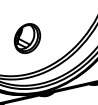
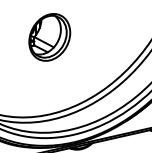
part: (27, 38) -> (49, 37), moved

